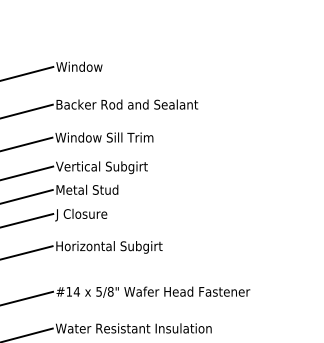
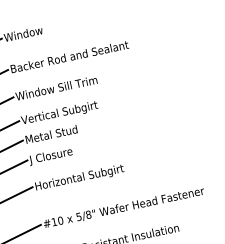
text: (76, 291) -> (60, 220), #14 -> #10

